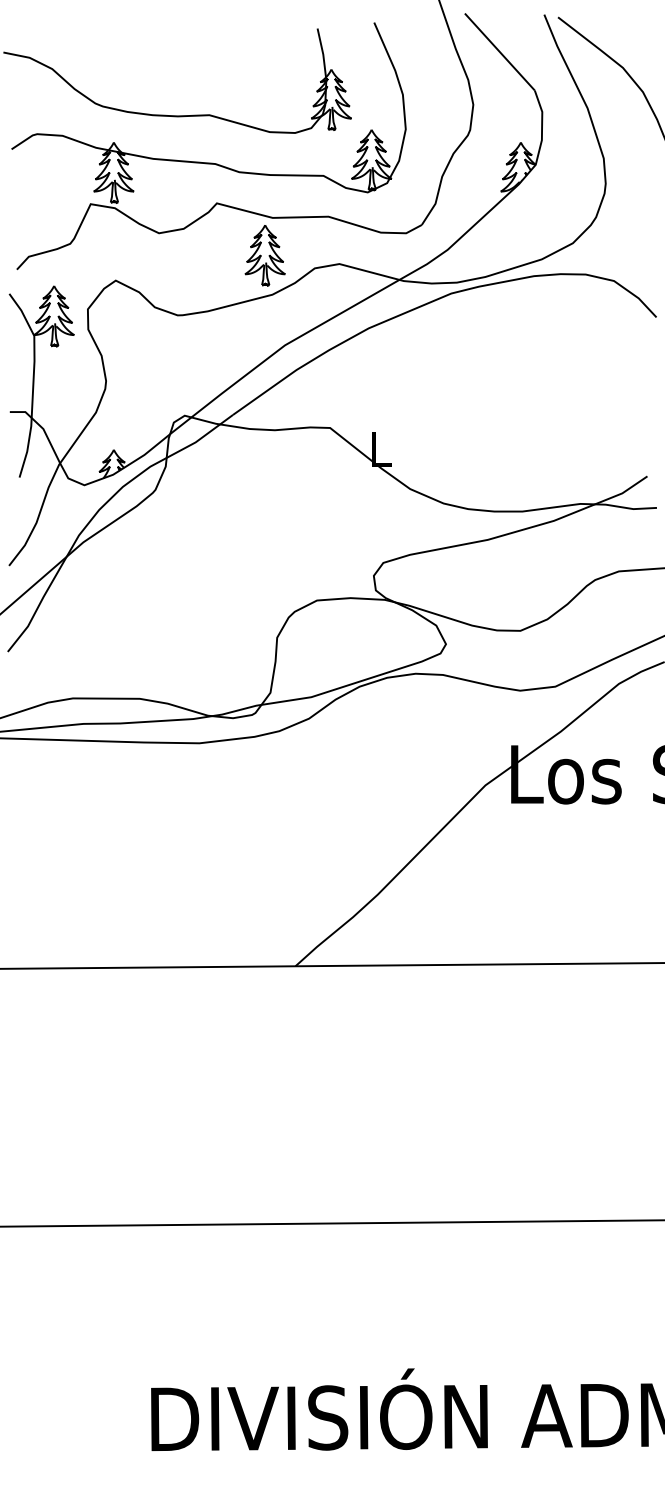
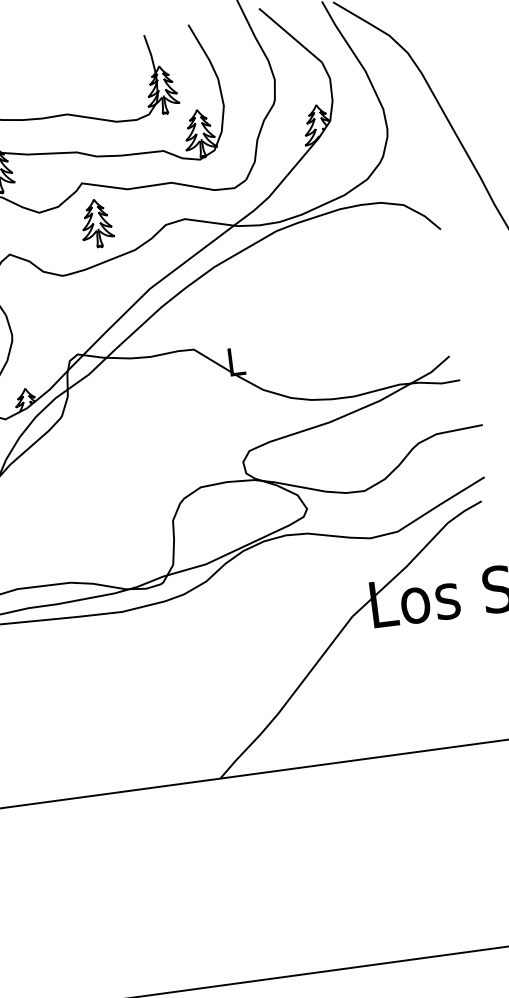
part: (264, 255) -> (96, 223), moved

